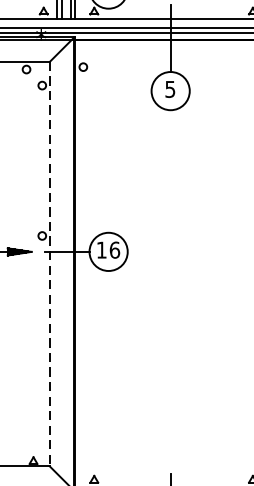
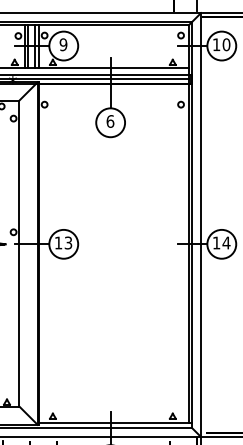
text: (170, 89) -> (110, 121), 5 -> 6
text: (114, 249) -> (68, 242), 16 -> 13
line: (50, 264) -> (19, 253), dashed -> solid

